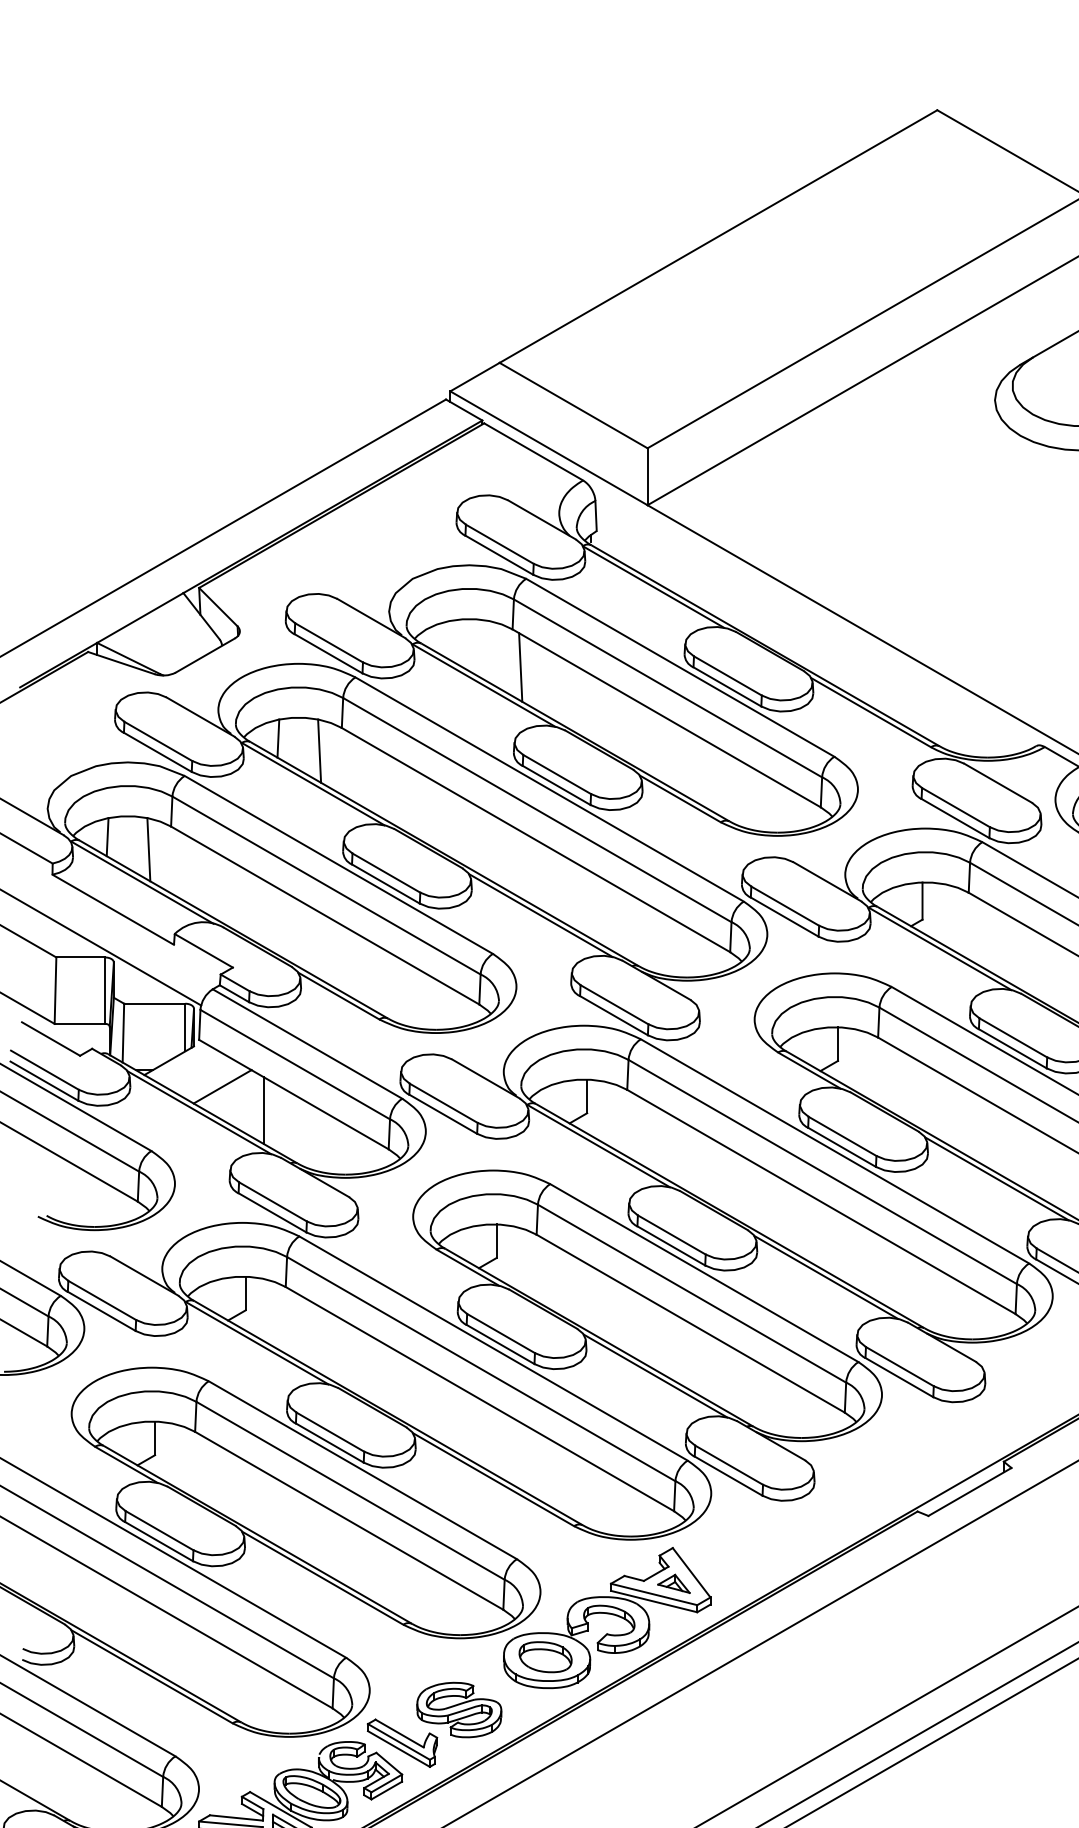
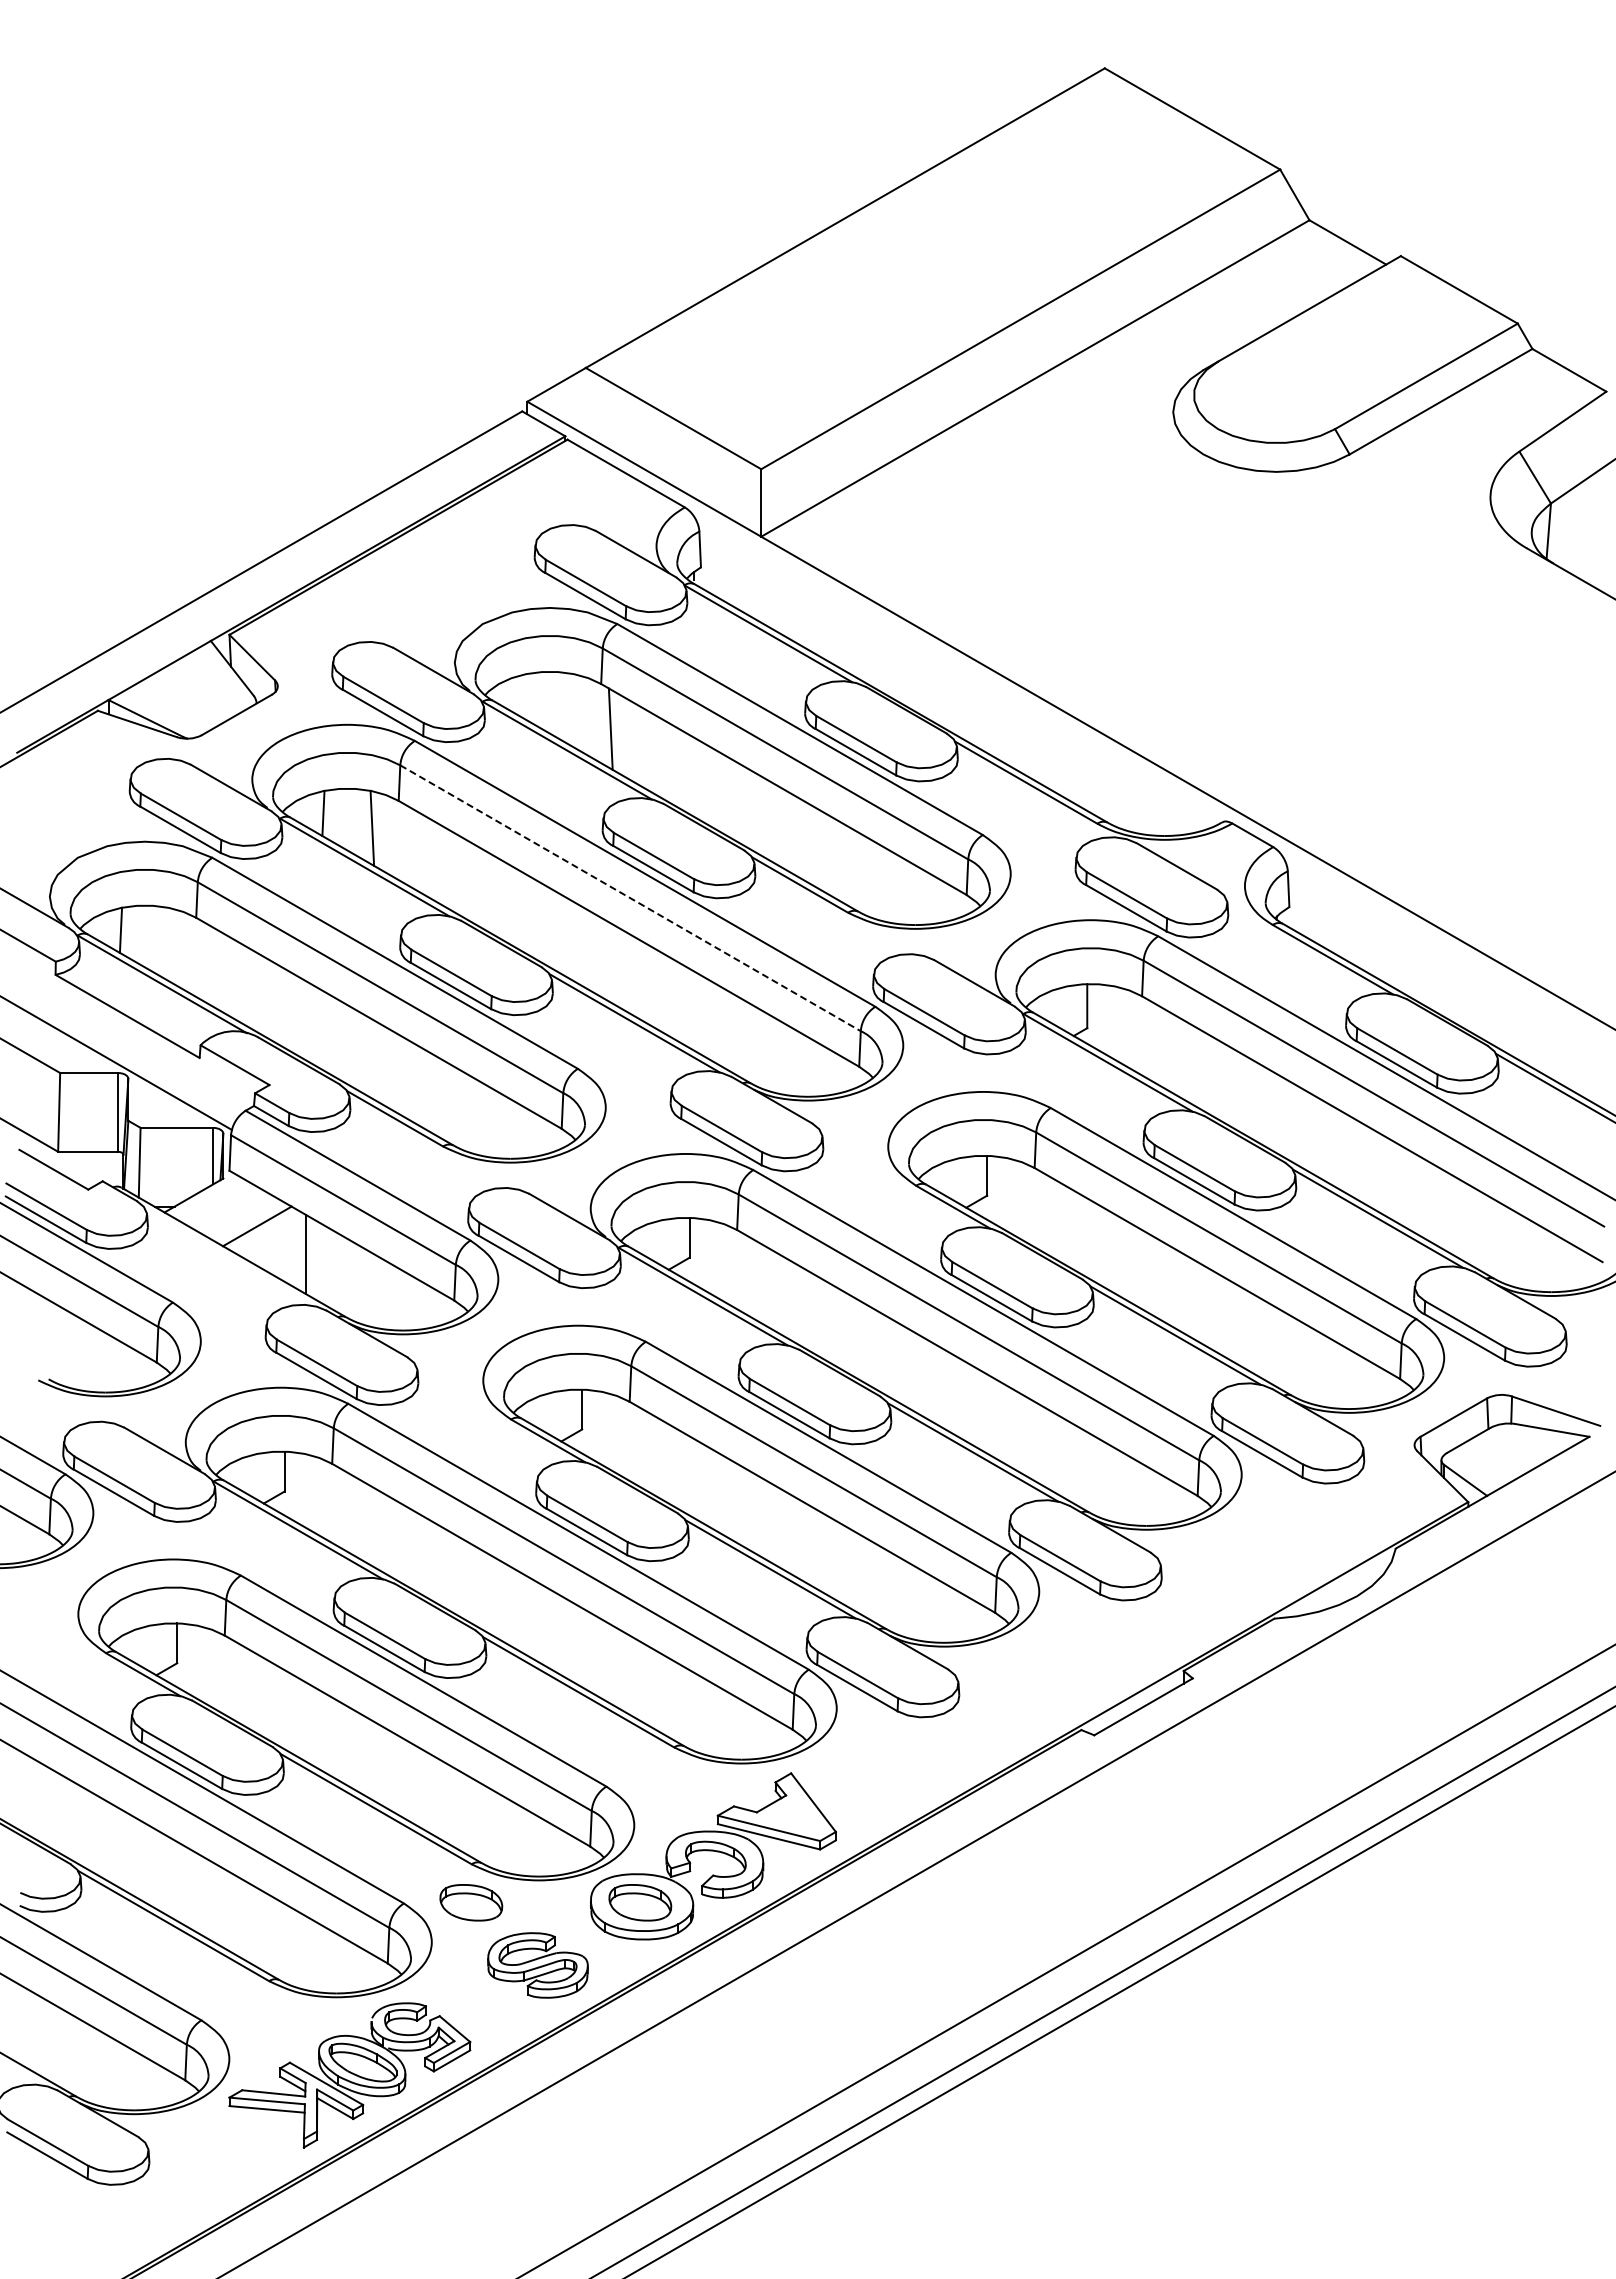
line: (537, 810) -> (630, 898), solid -> dashed
line: (148, 849) -> (169, 944), removed
line: (199, 1113) -> (229, 1257), removed
part: (673, 1583) -> (792, 1815), removed
part: (403, 1656) -> (471, 1902), added
part: (402, 1742) -> (470, 2004), removed

